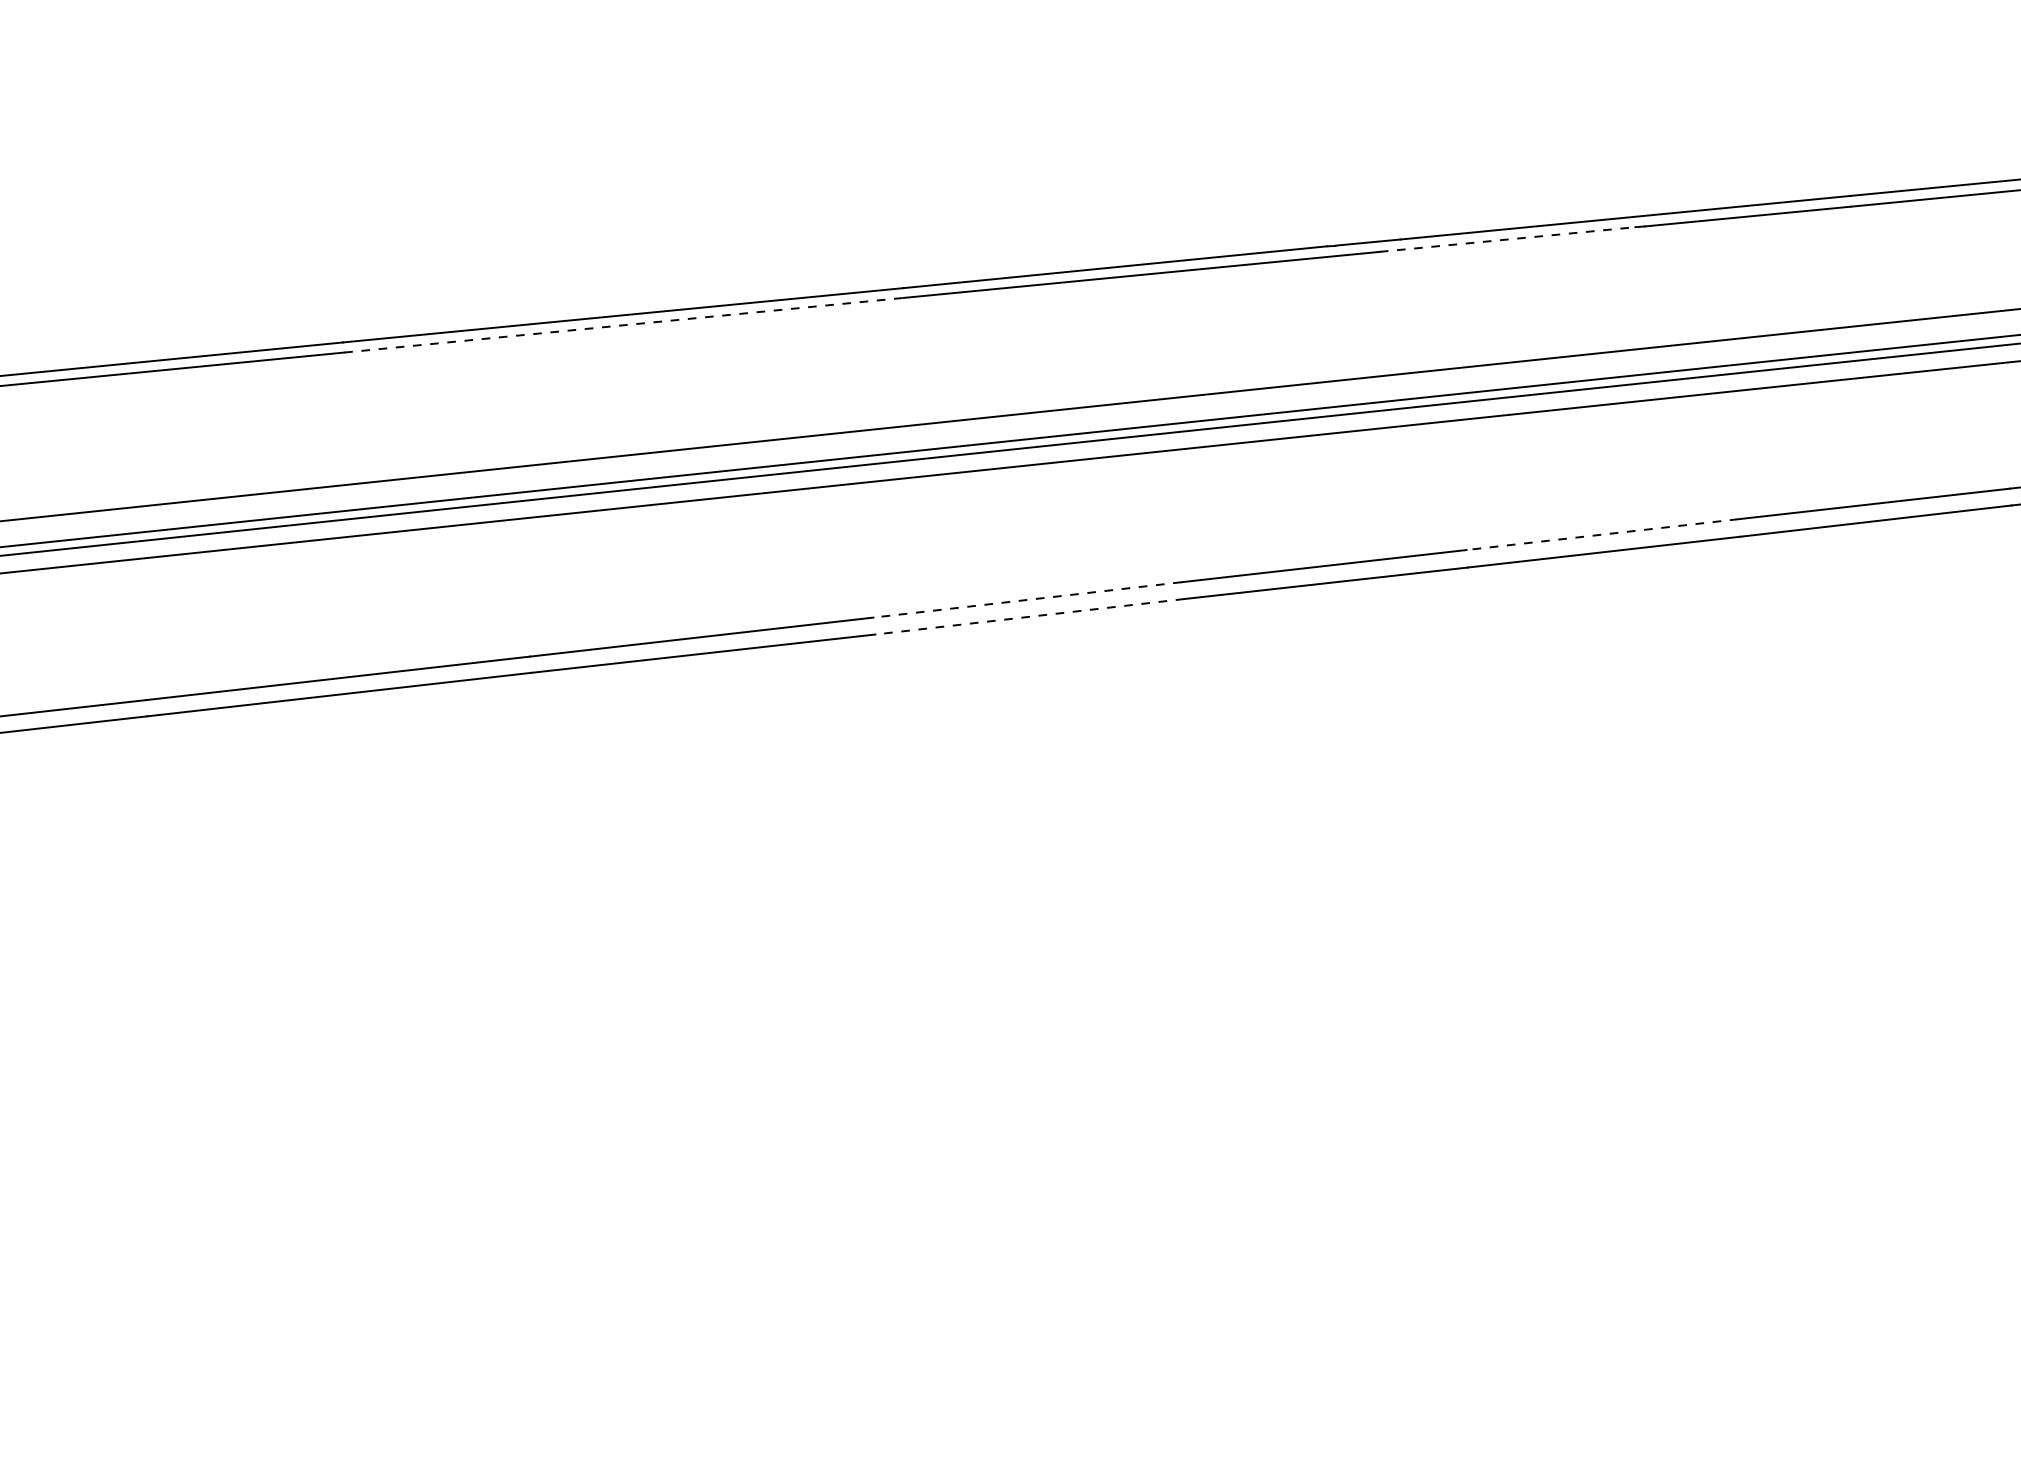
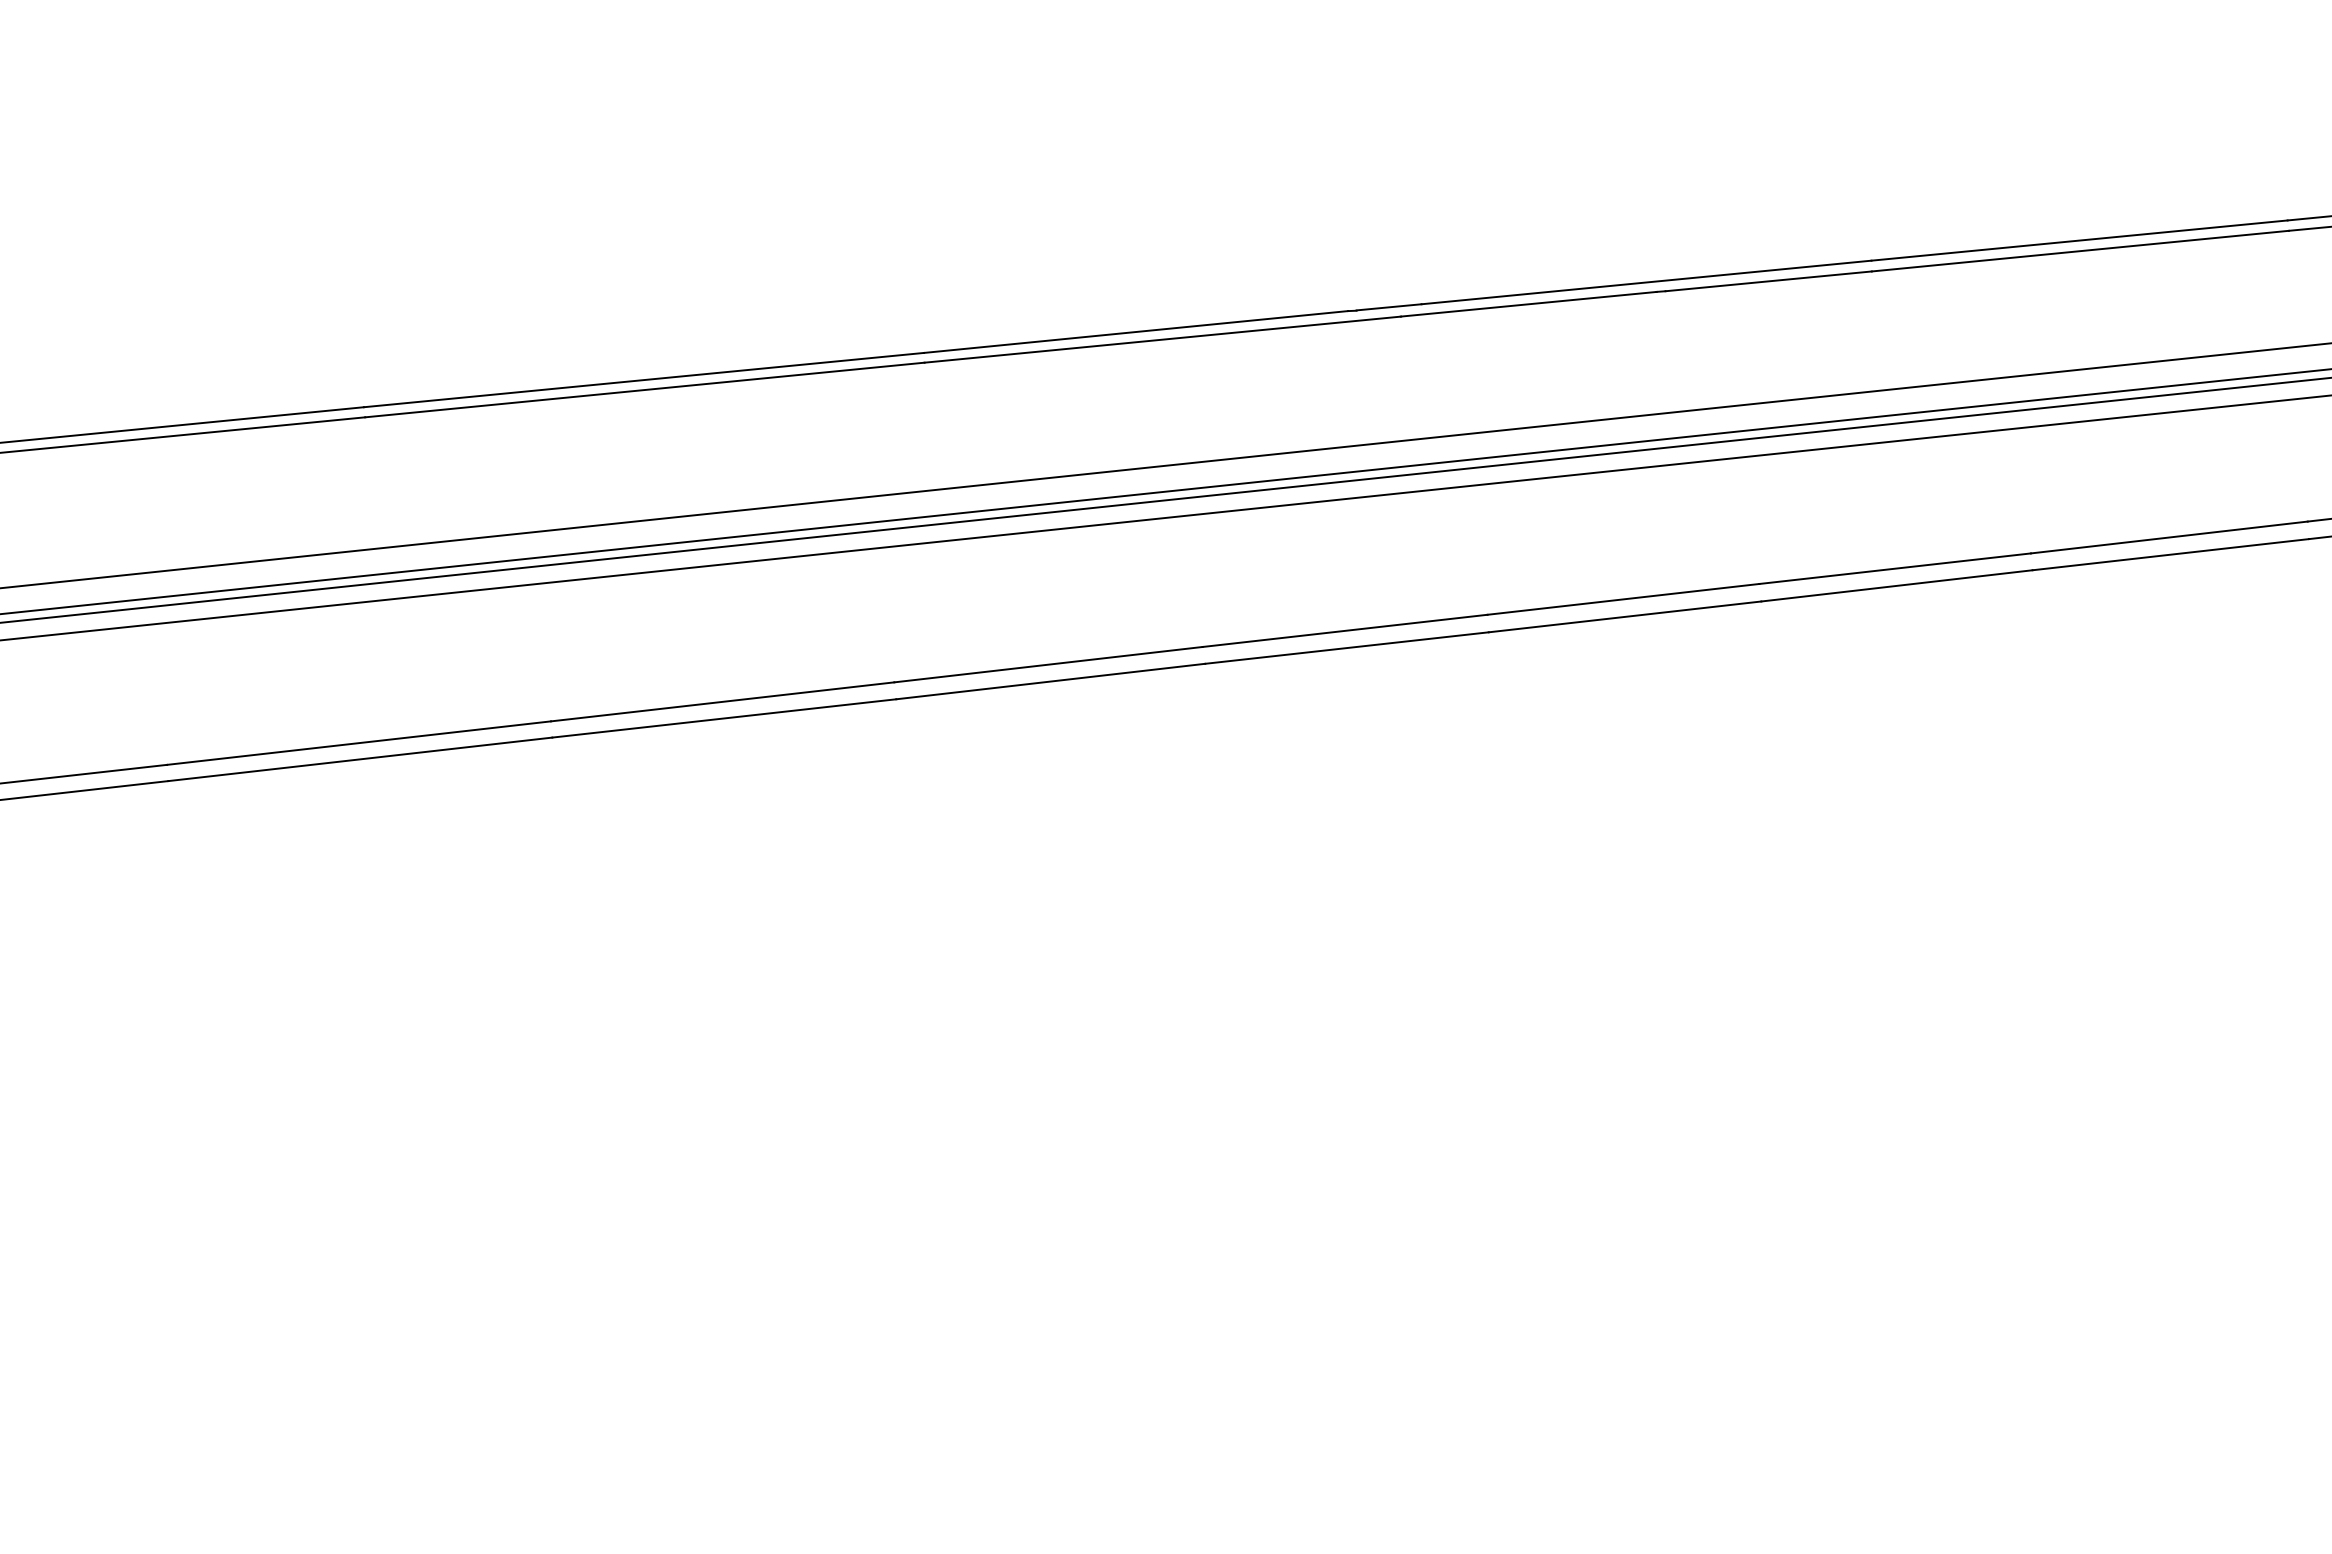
line: (1507, 239) -> (1528, 304), dashed -> solid
line: (623, 325) -> (644, 390), dashed -> solid
line: (1602, 534) -> (1623, 599), dashed -> solid
line: (1026, 599) -> (1047, 664), dashed -> solid
line: (1029, 616) -> (1050, 681), dashed -> solid

